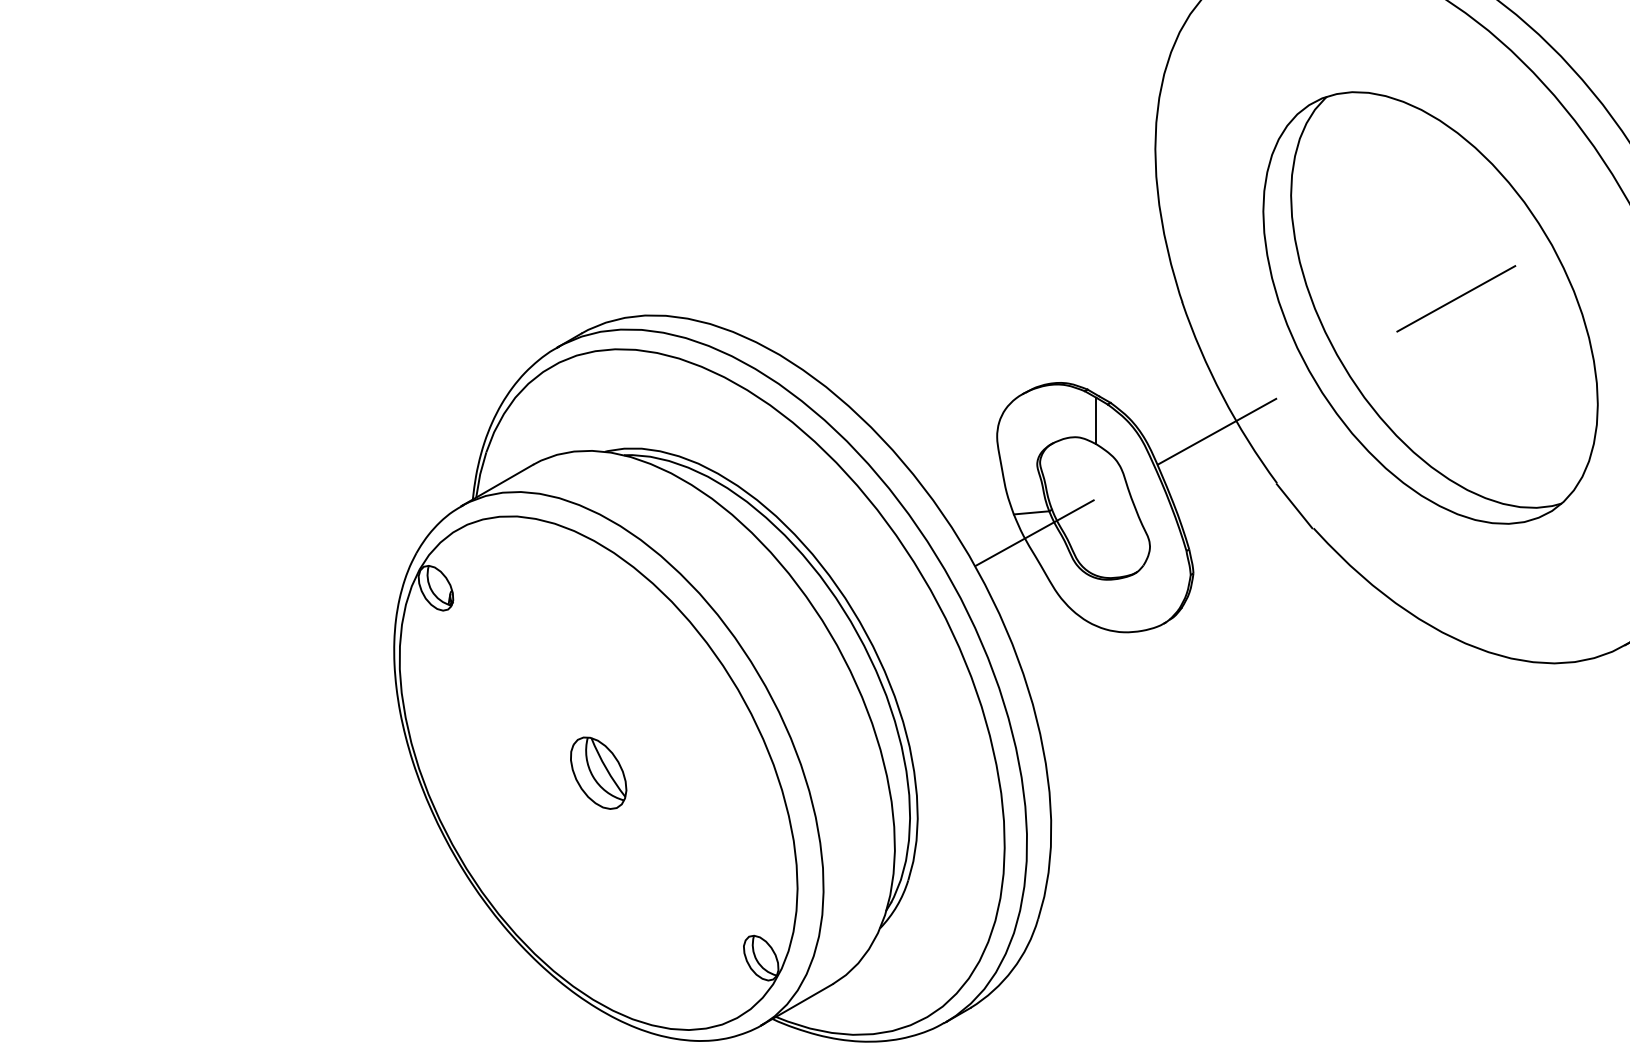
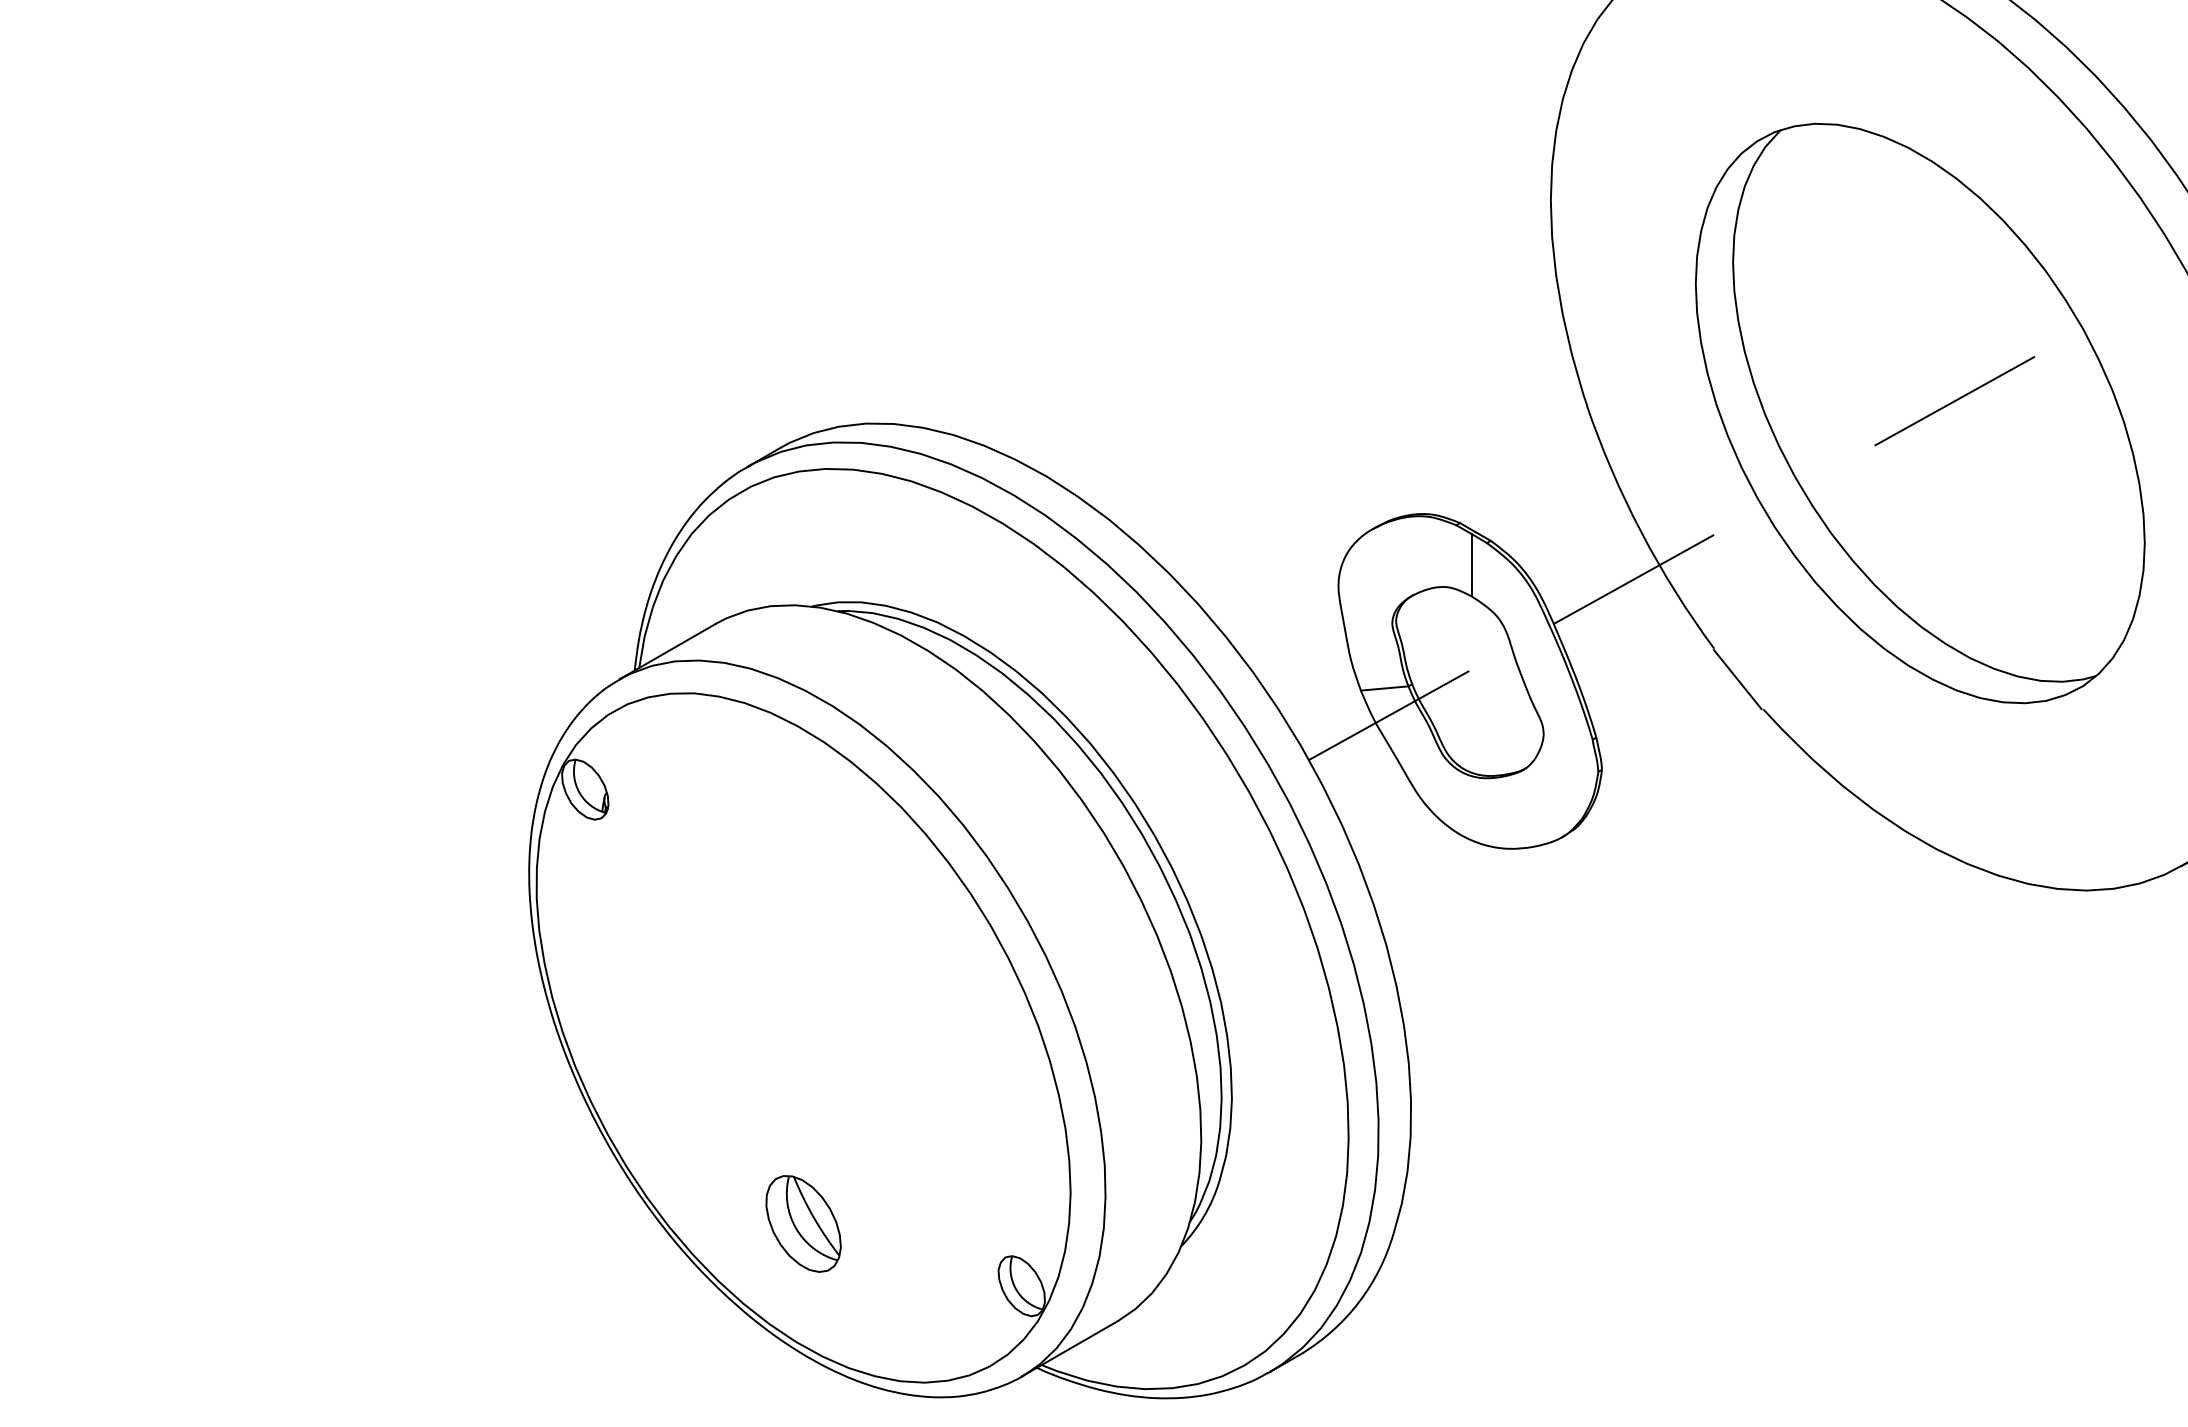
part: (598, 772) -> (803, 1223), moved

